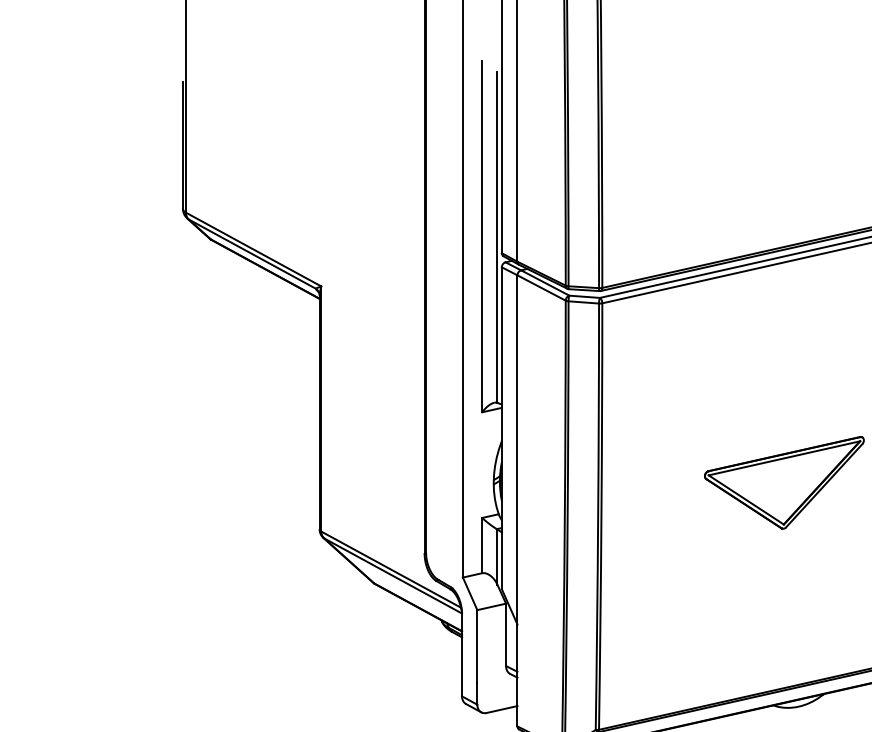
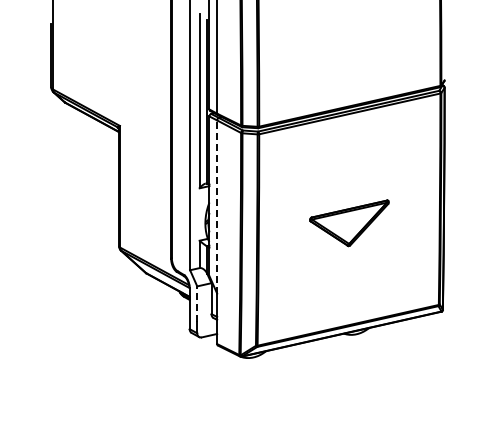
line: (518, 450) -> (217, 207), solid -> dashed
line: (477, 644) -> (197, 303), solid -> dashed

